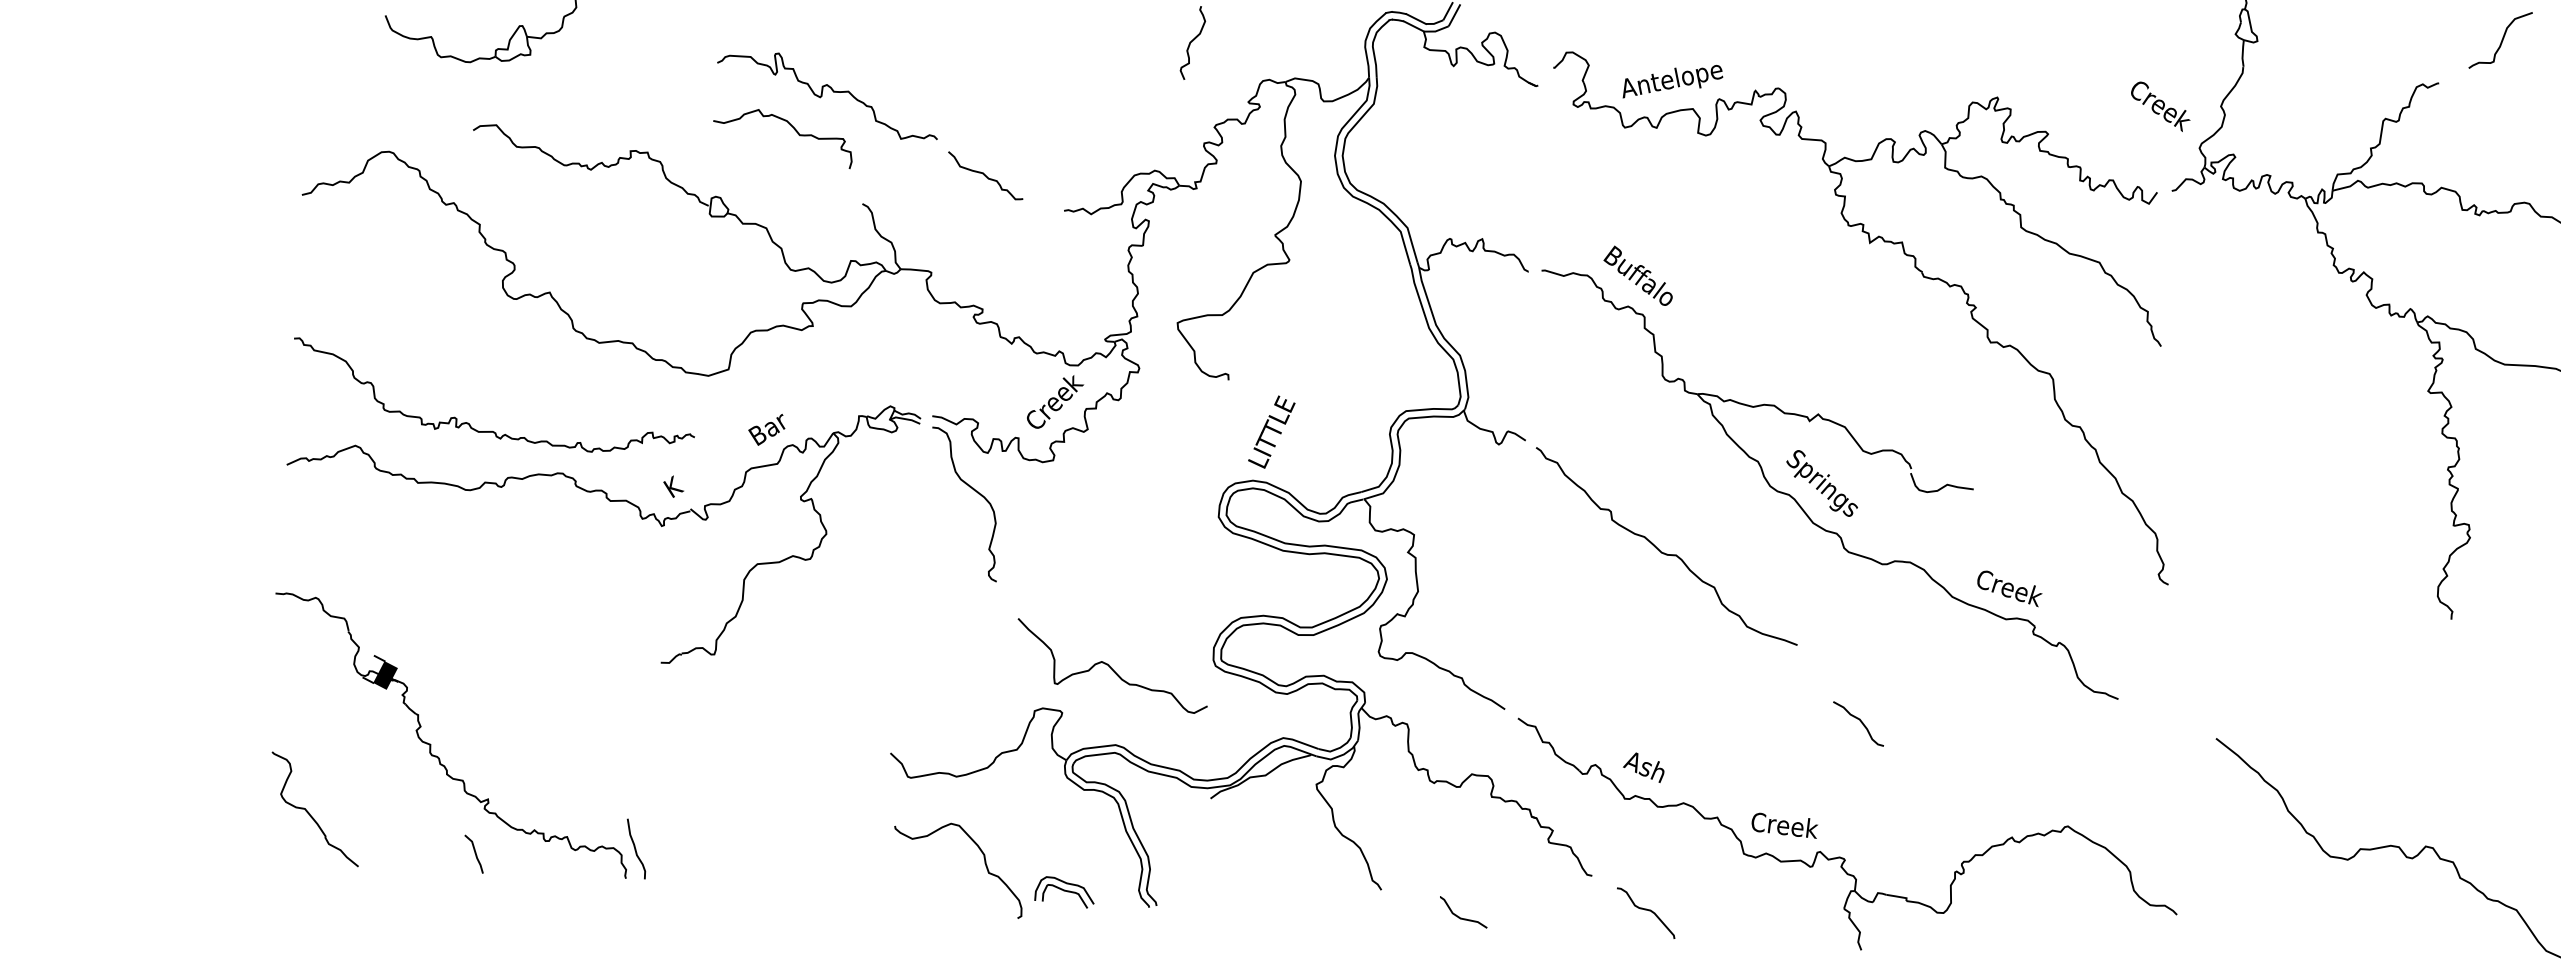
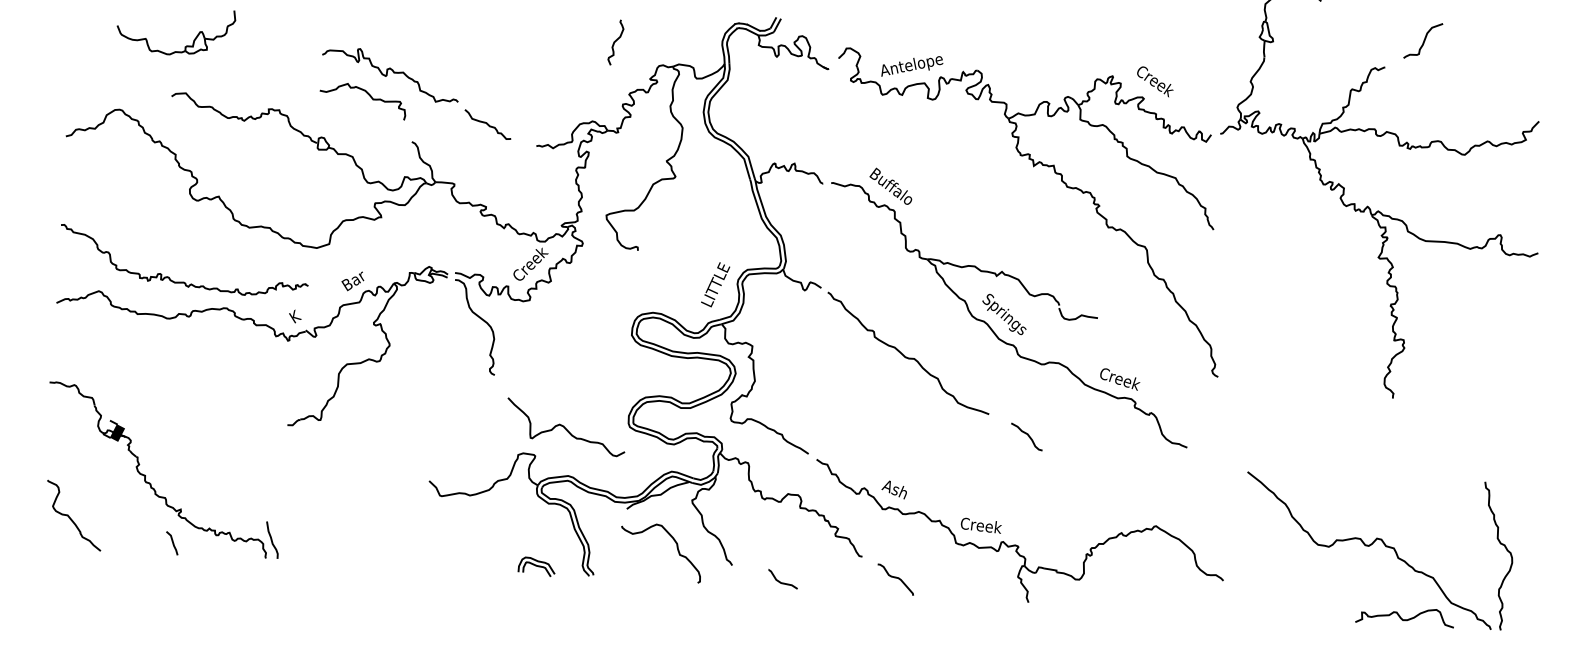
text: (2160, 106) -> (1155, 81), moved
text: (1271, 431) -> (715, 284), moved
curve: (1859, 721) -> (1027, 435), moved
curve: (983, 860) -> (676, 547), moved

